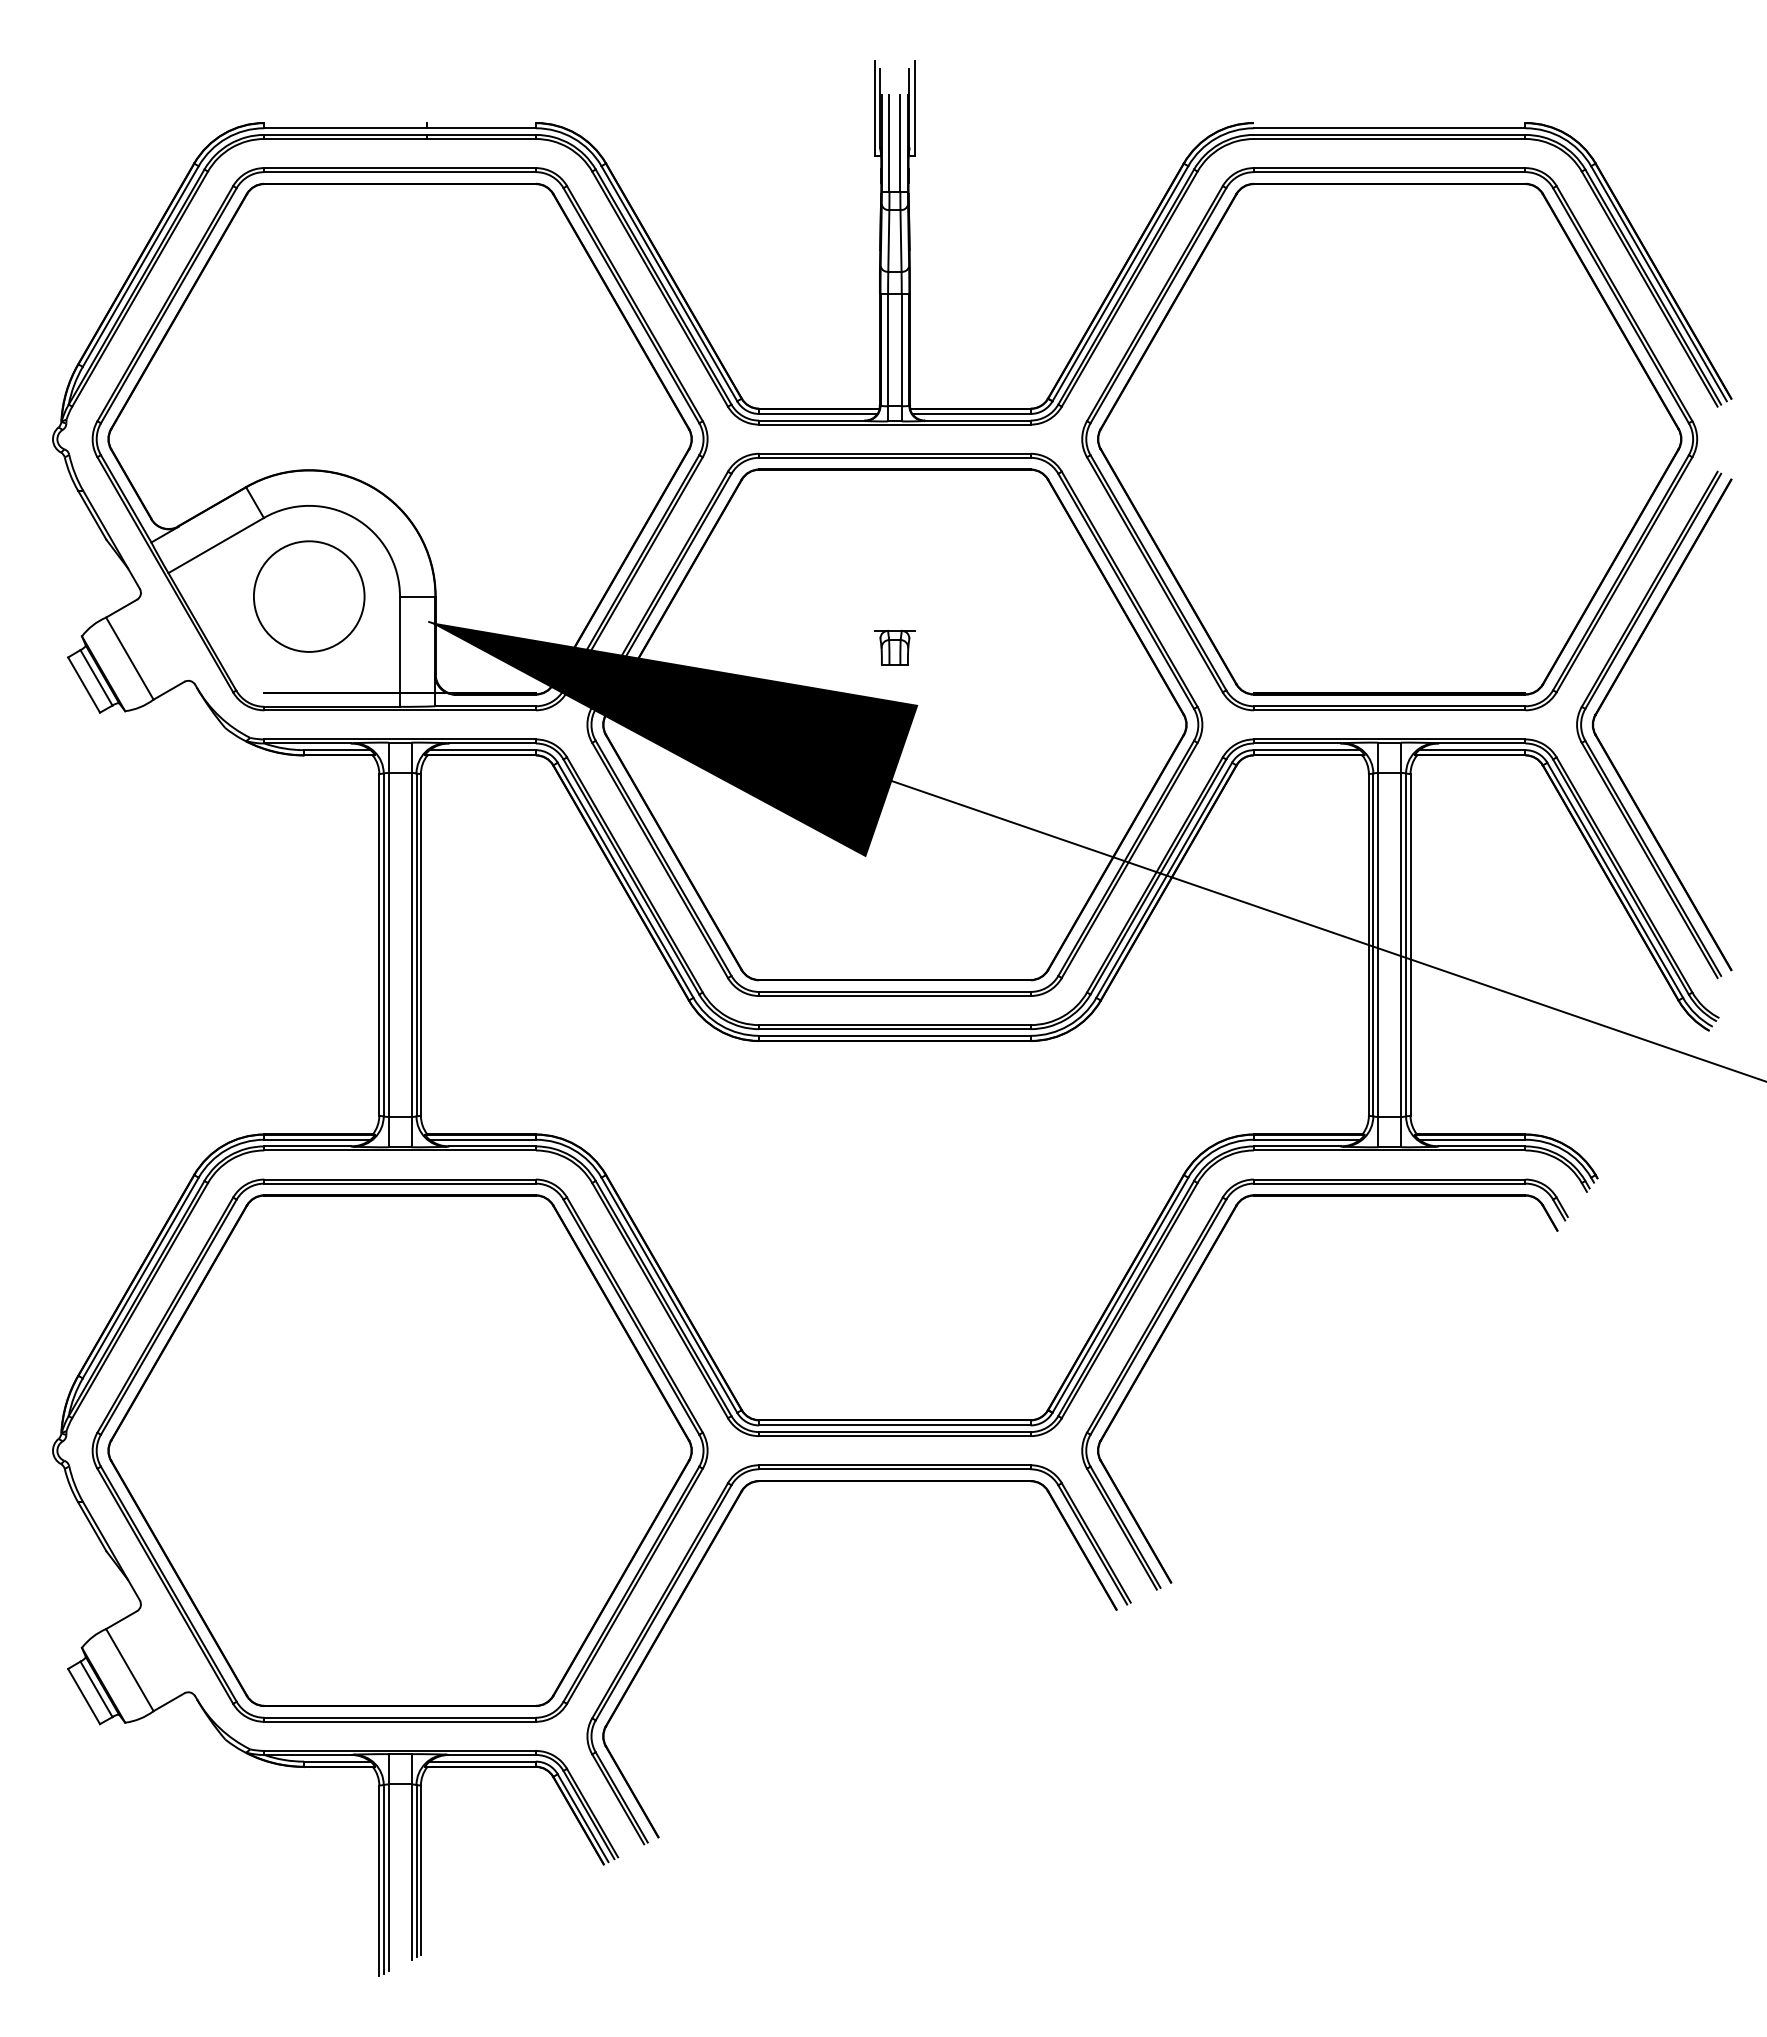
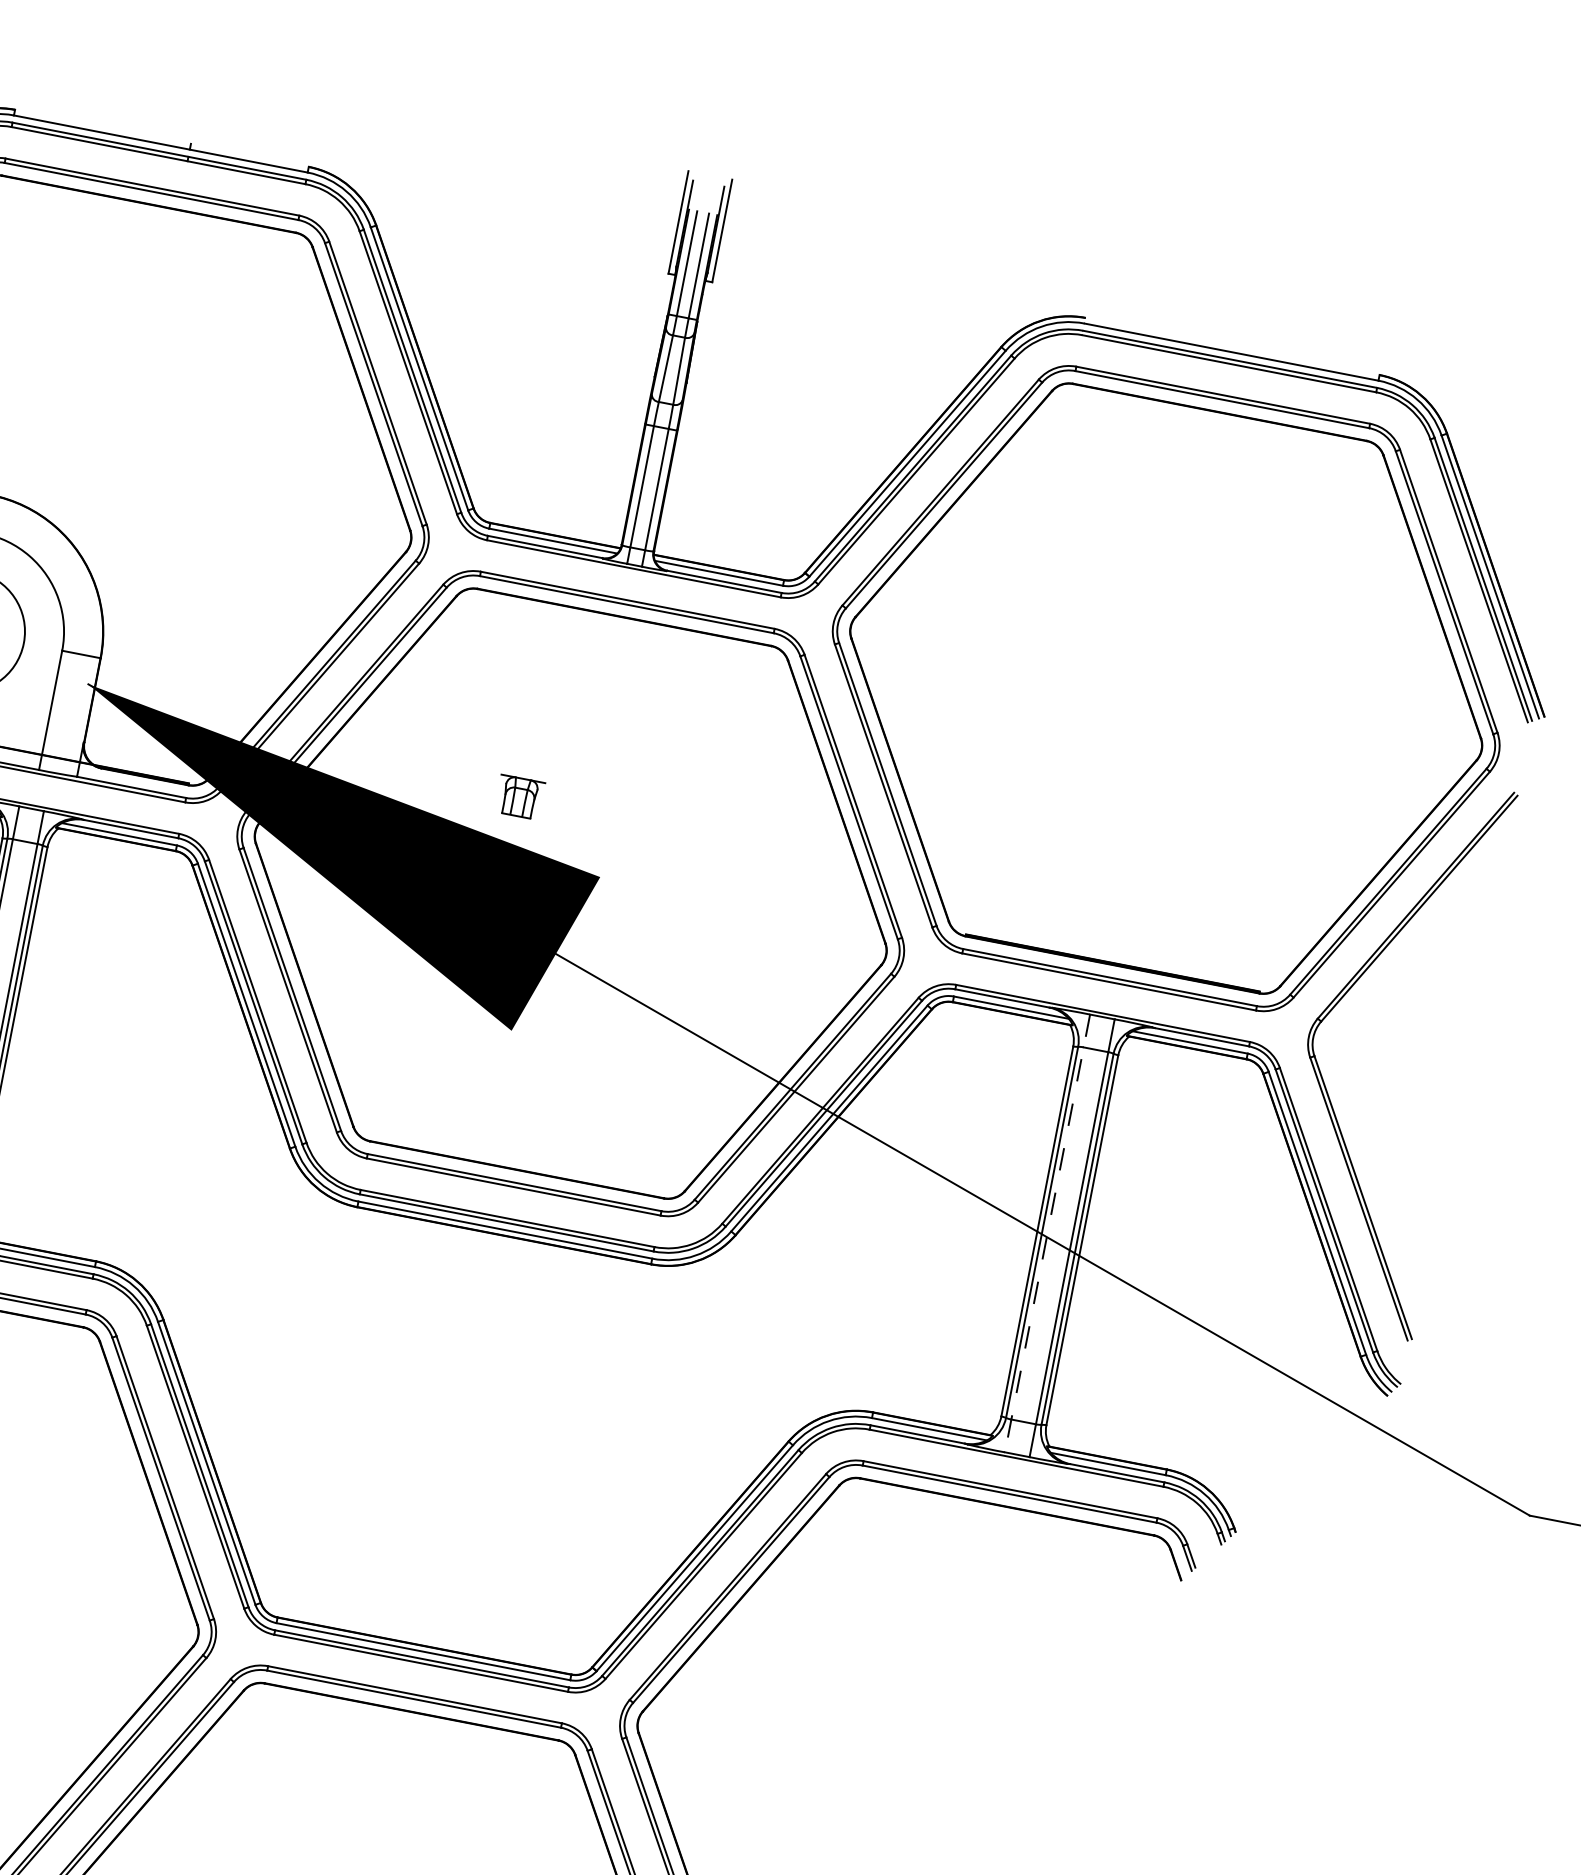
part: (894, 647) -> (519, 796), moved
part: (1609, 693) -> (1350, 1009), removed
line: (1378, 945) -> (1047, 1234), solid -> dashed

